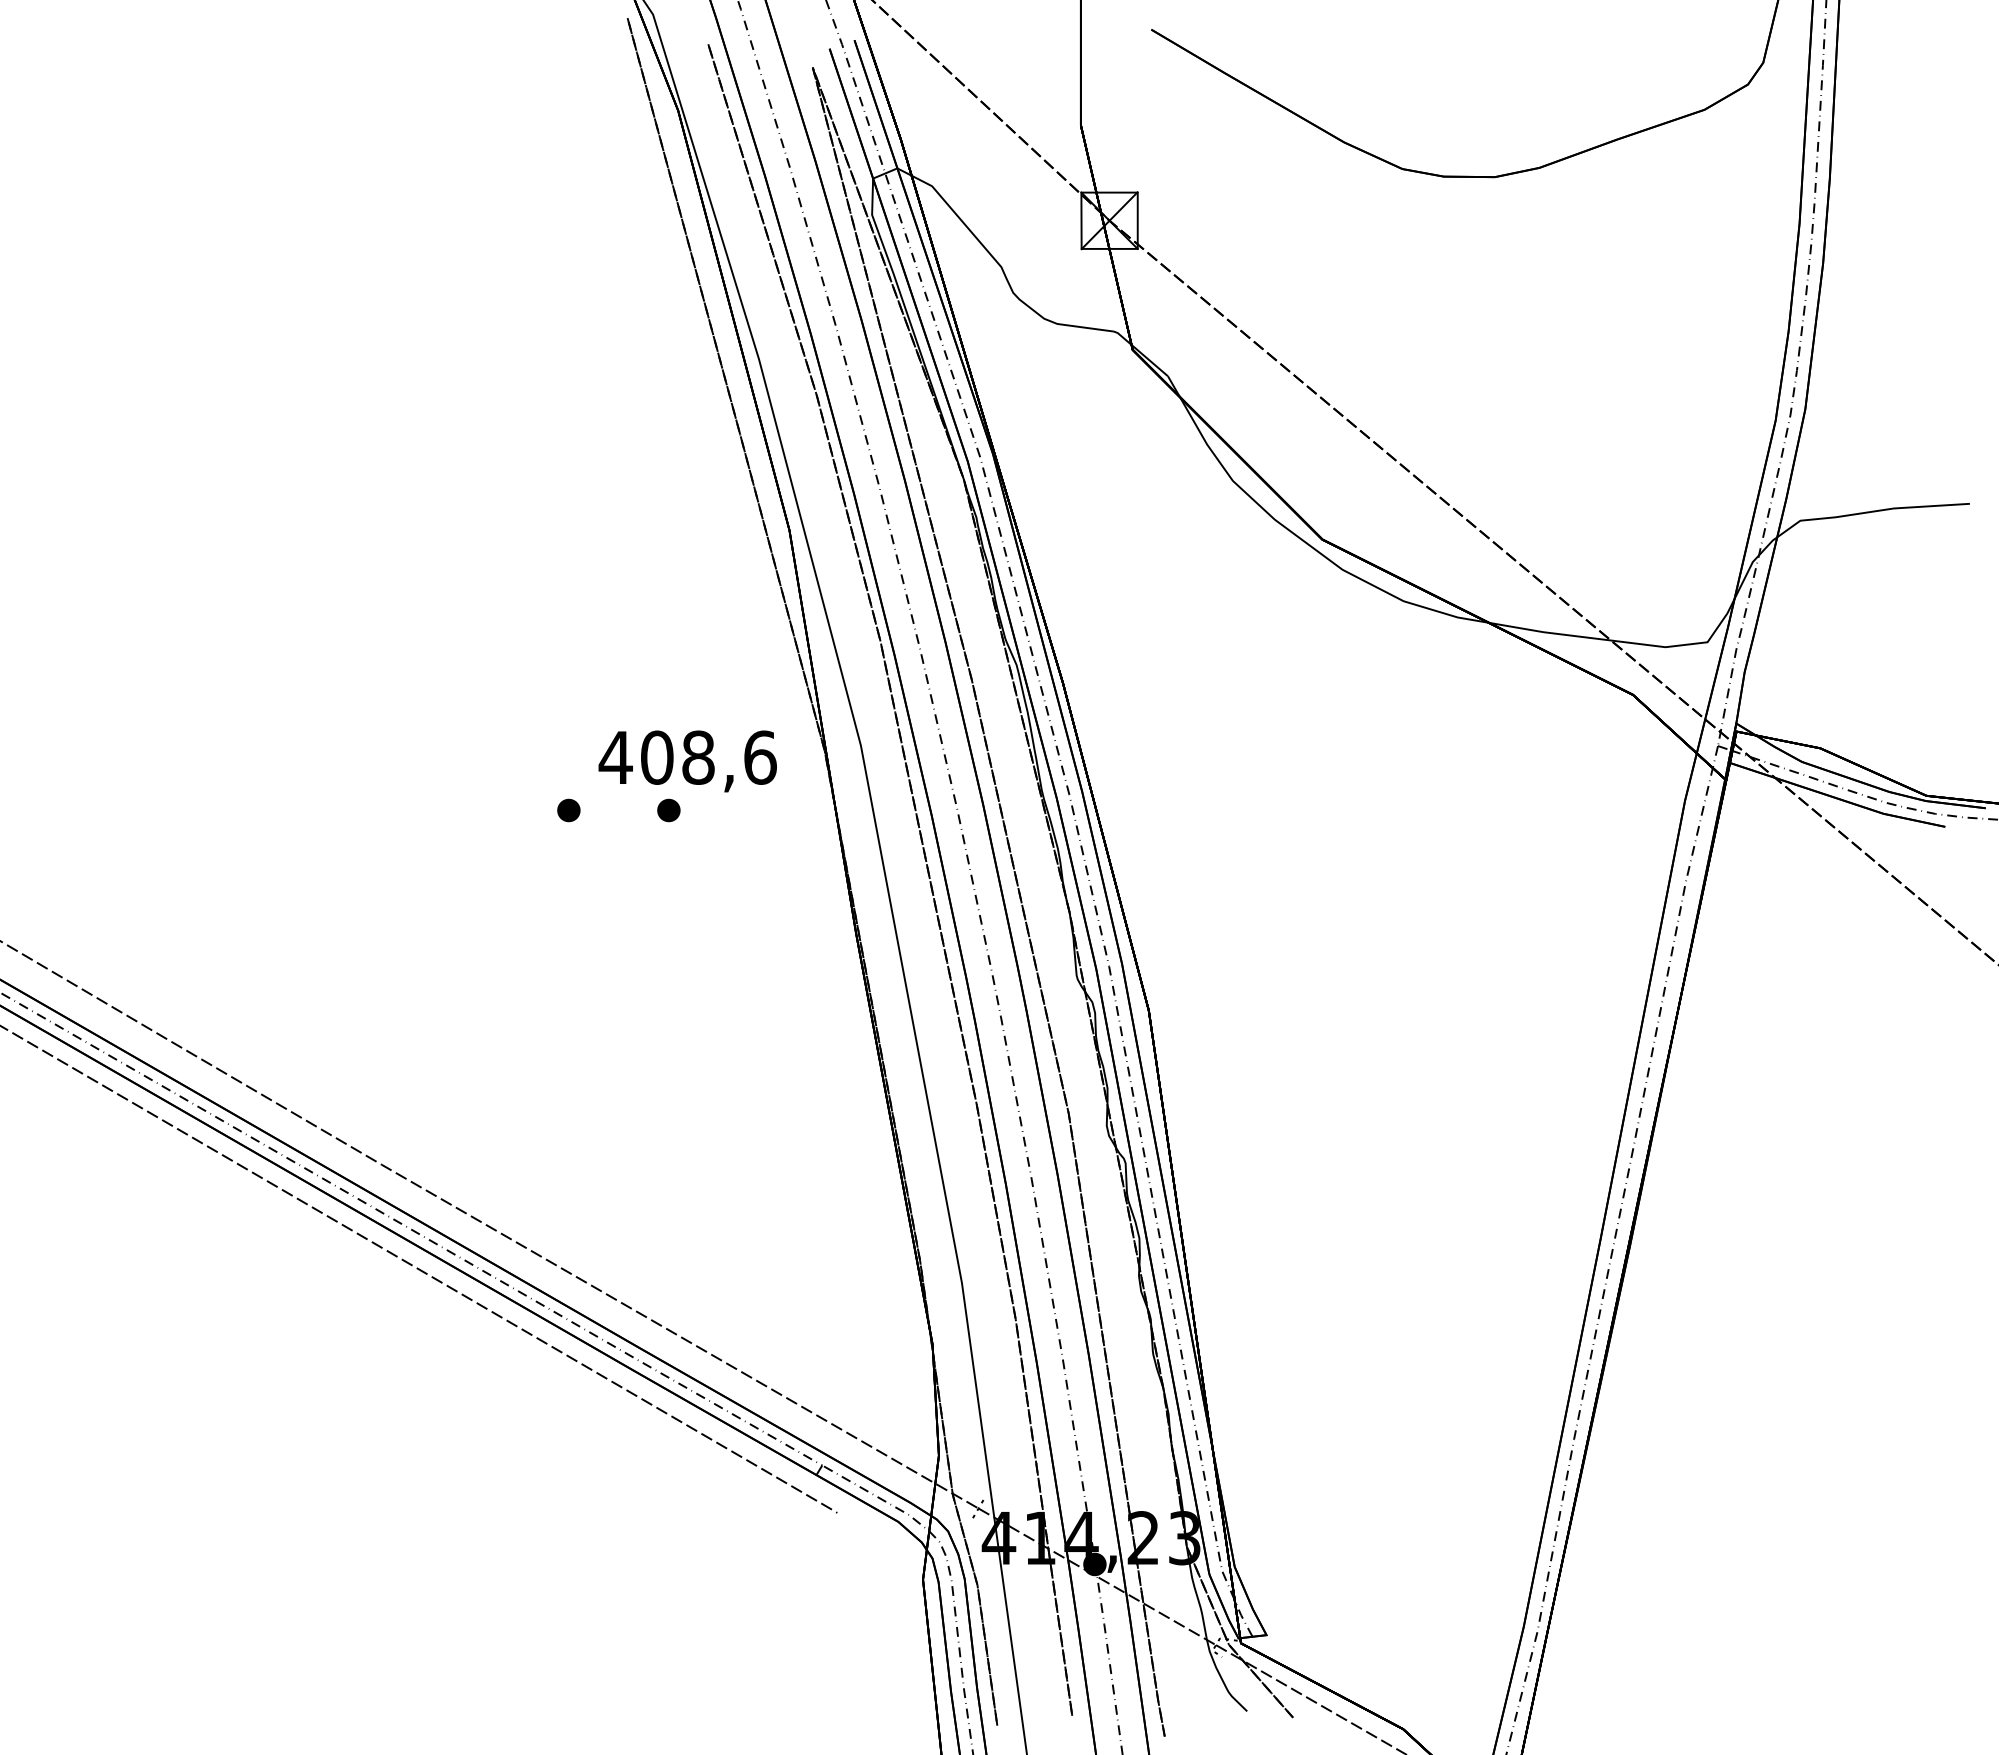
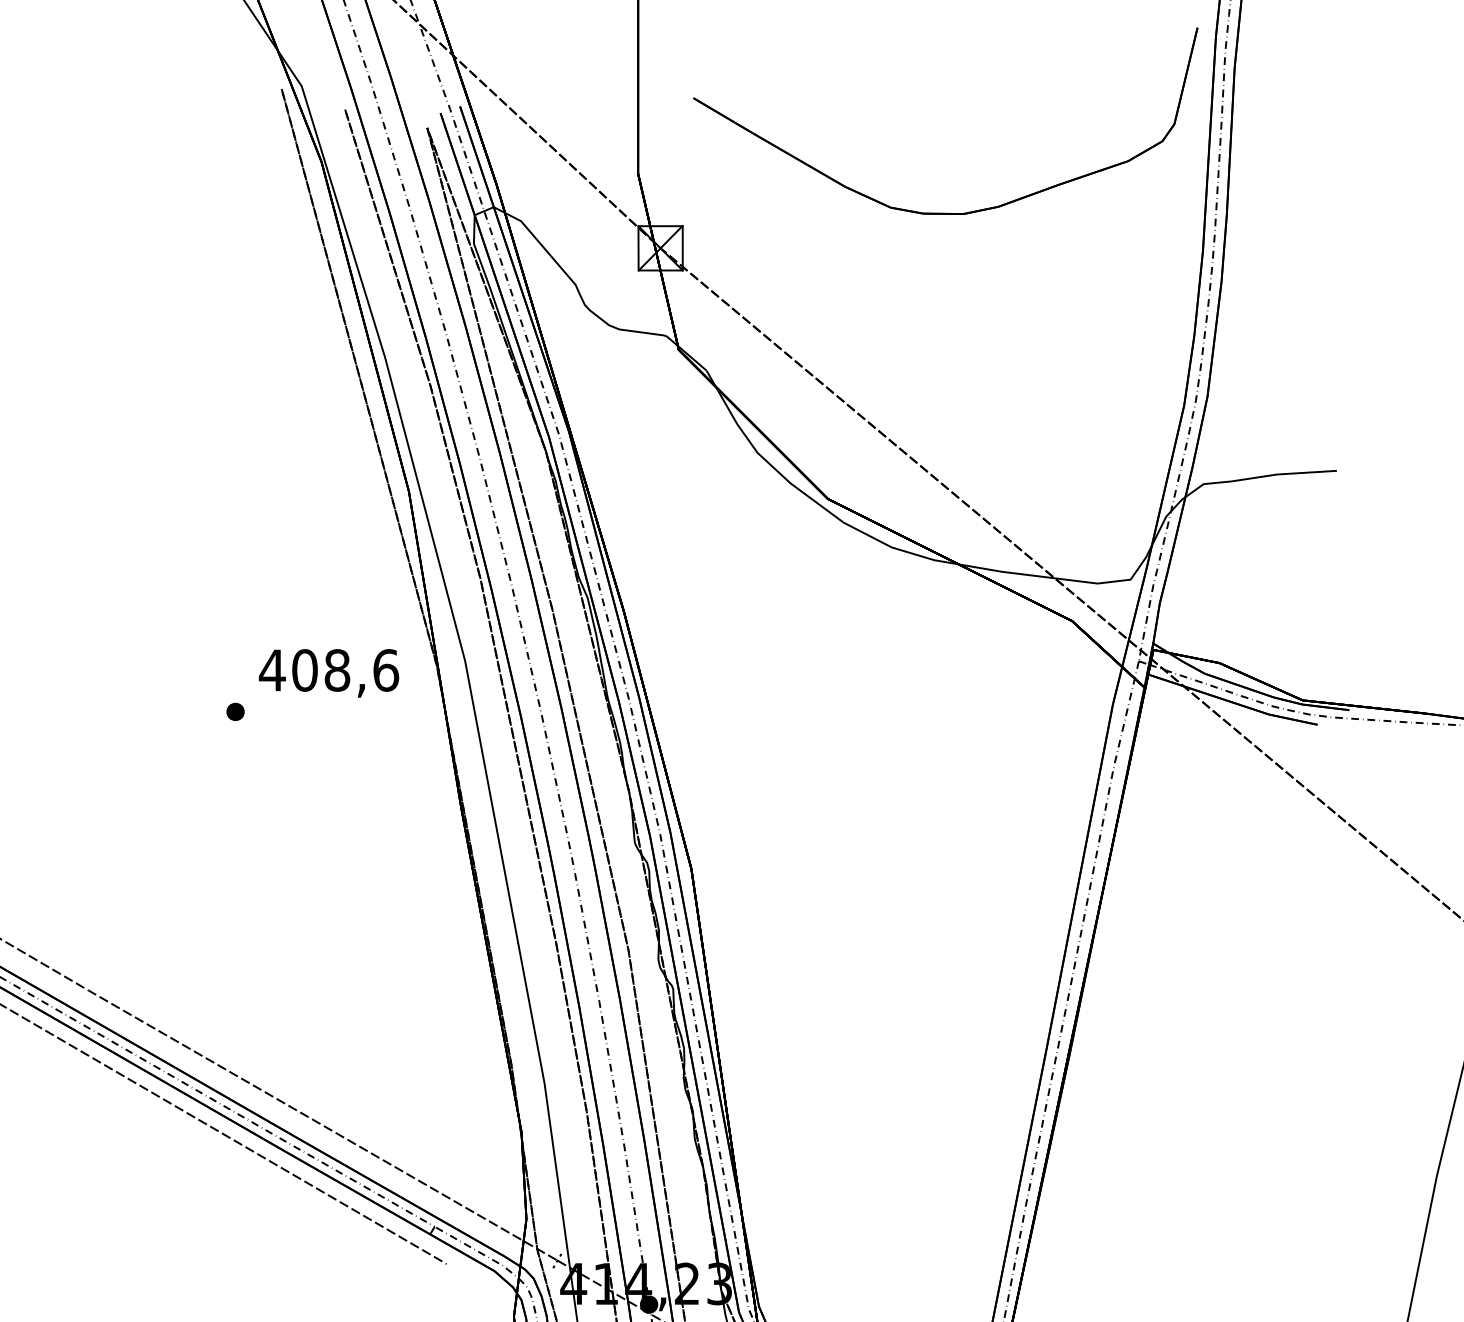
part: (668, 810) -> (313, 711), removed

